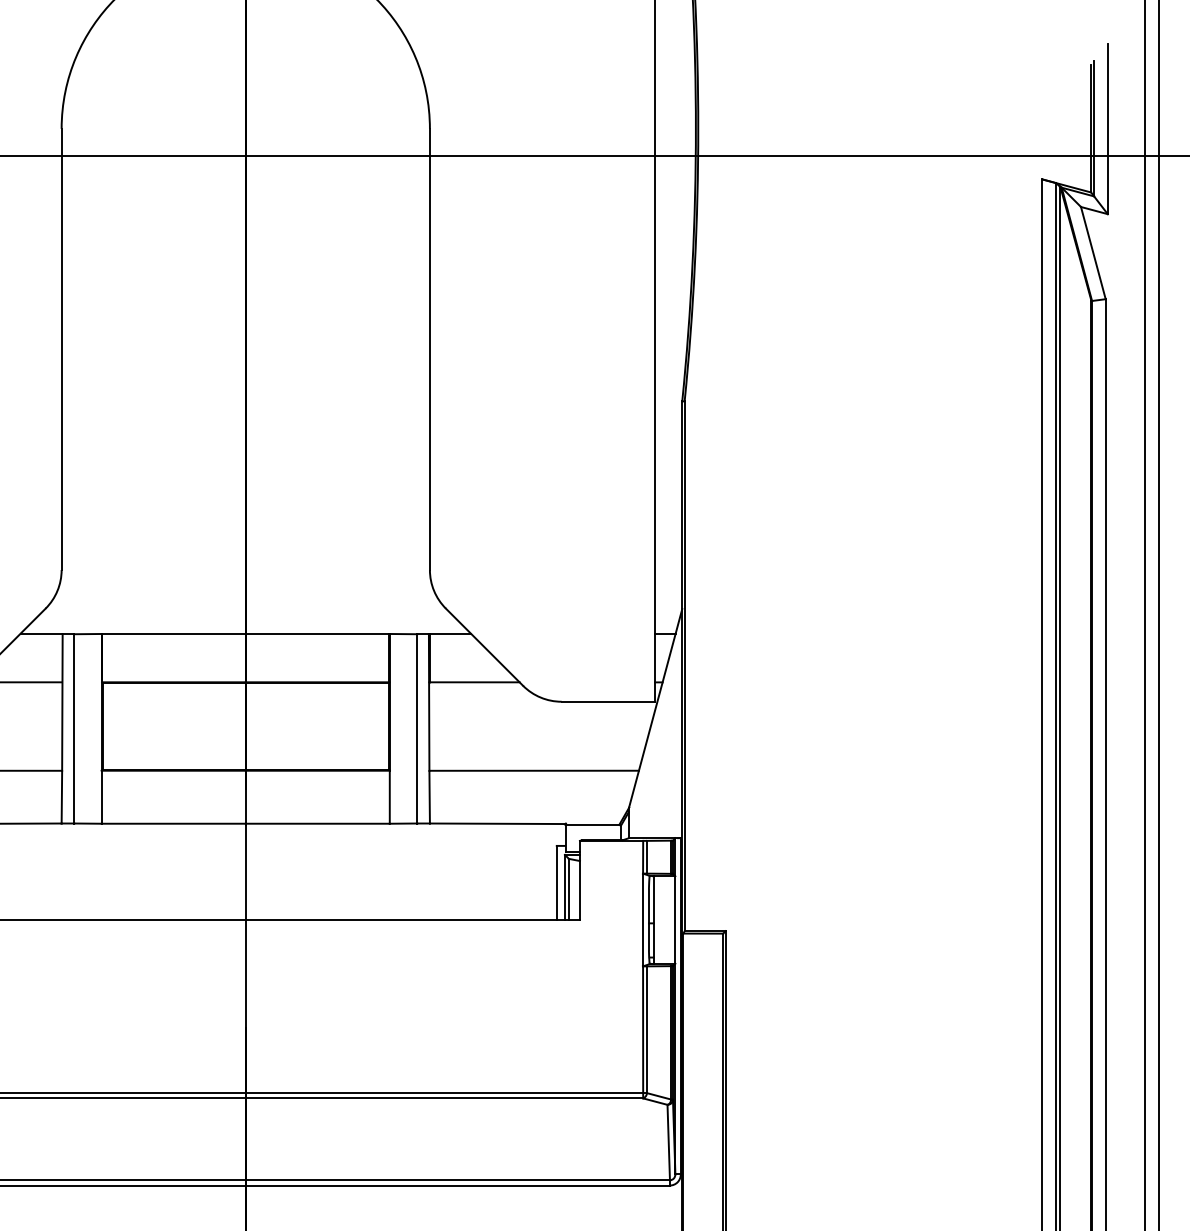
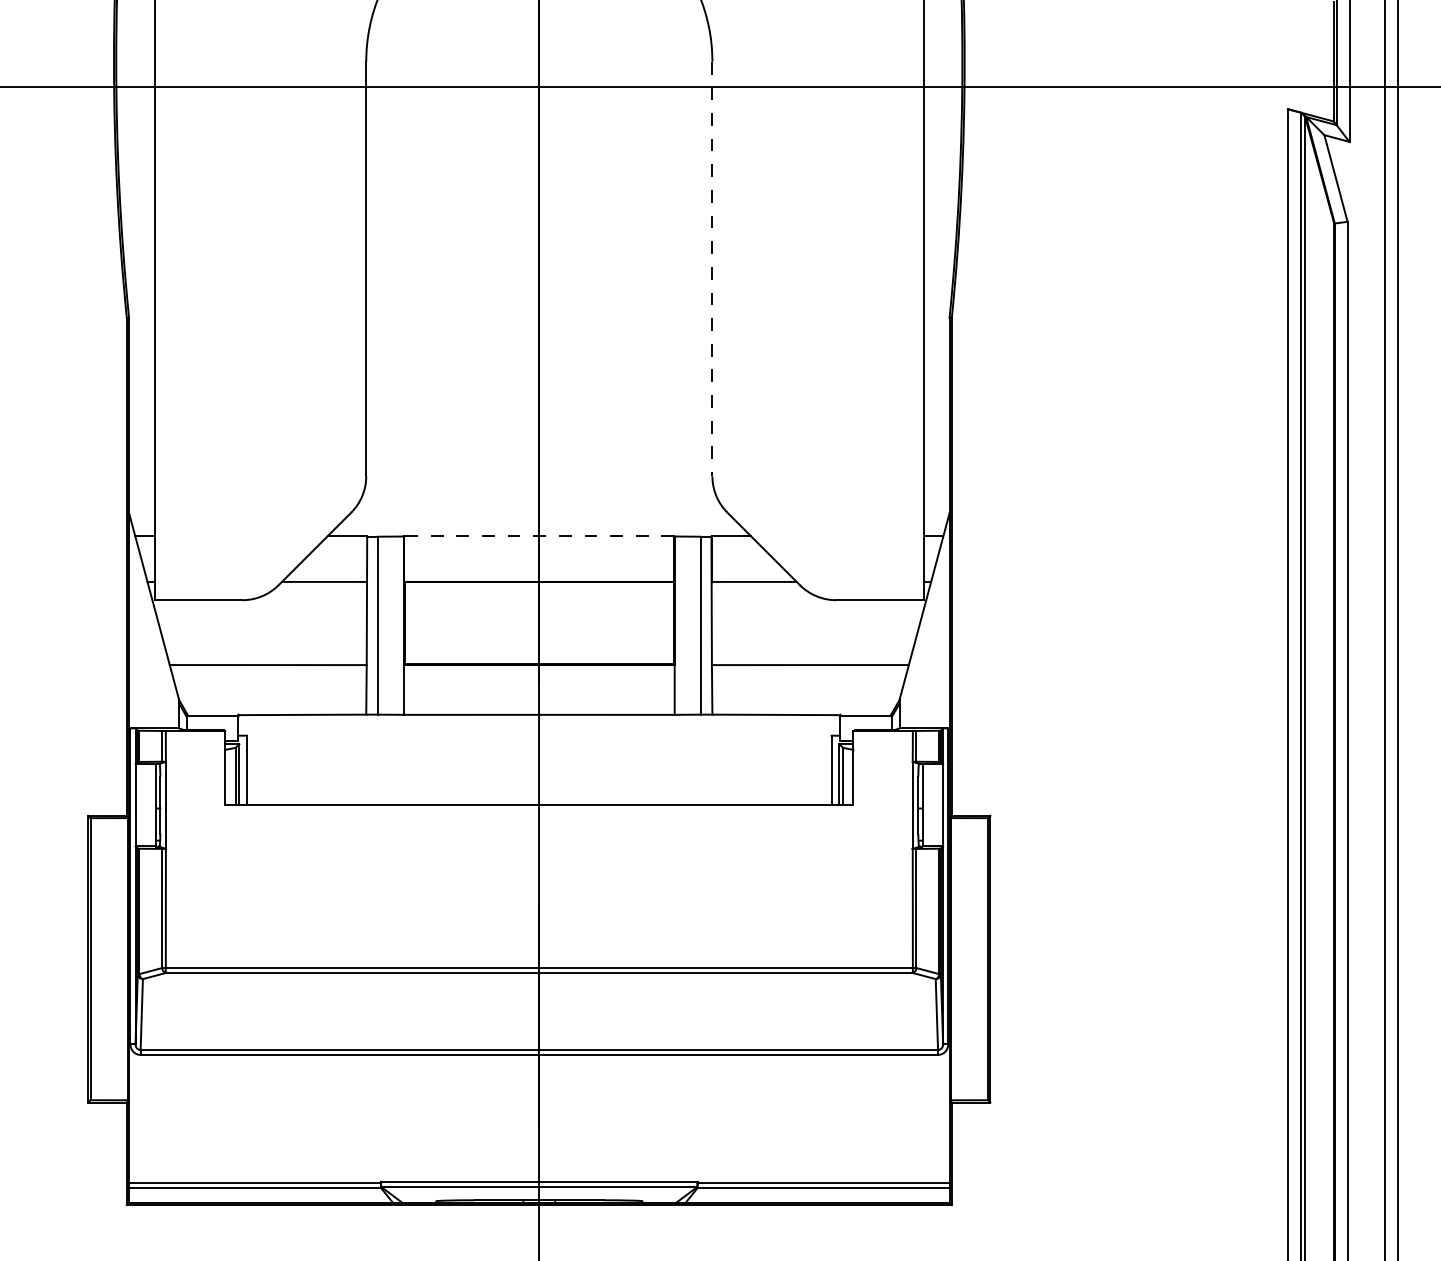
line: (430, 349) -> (712, 269), solid -> dashed
line: (245, 633) -> (539, 536), solid -> dashed

